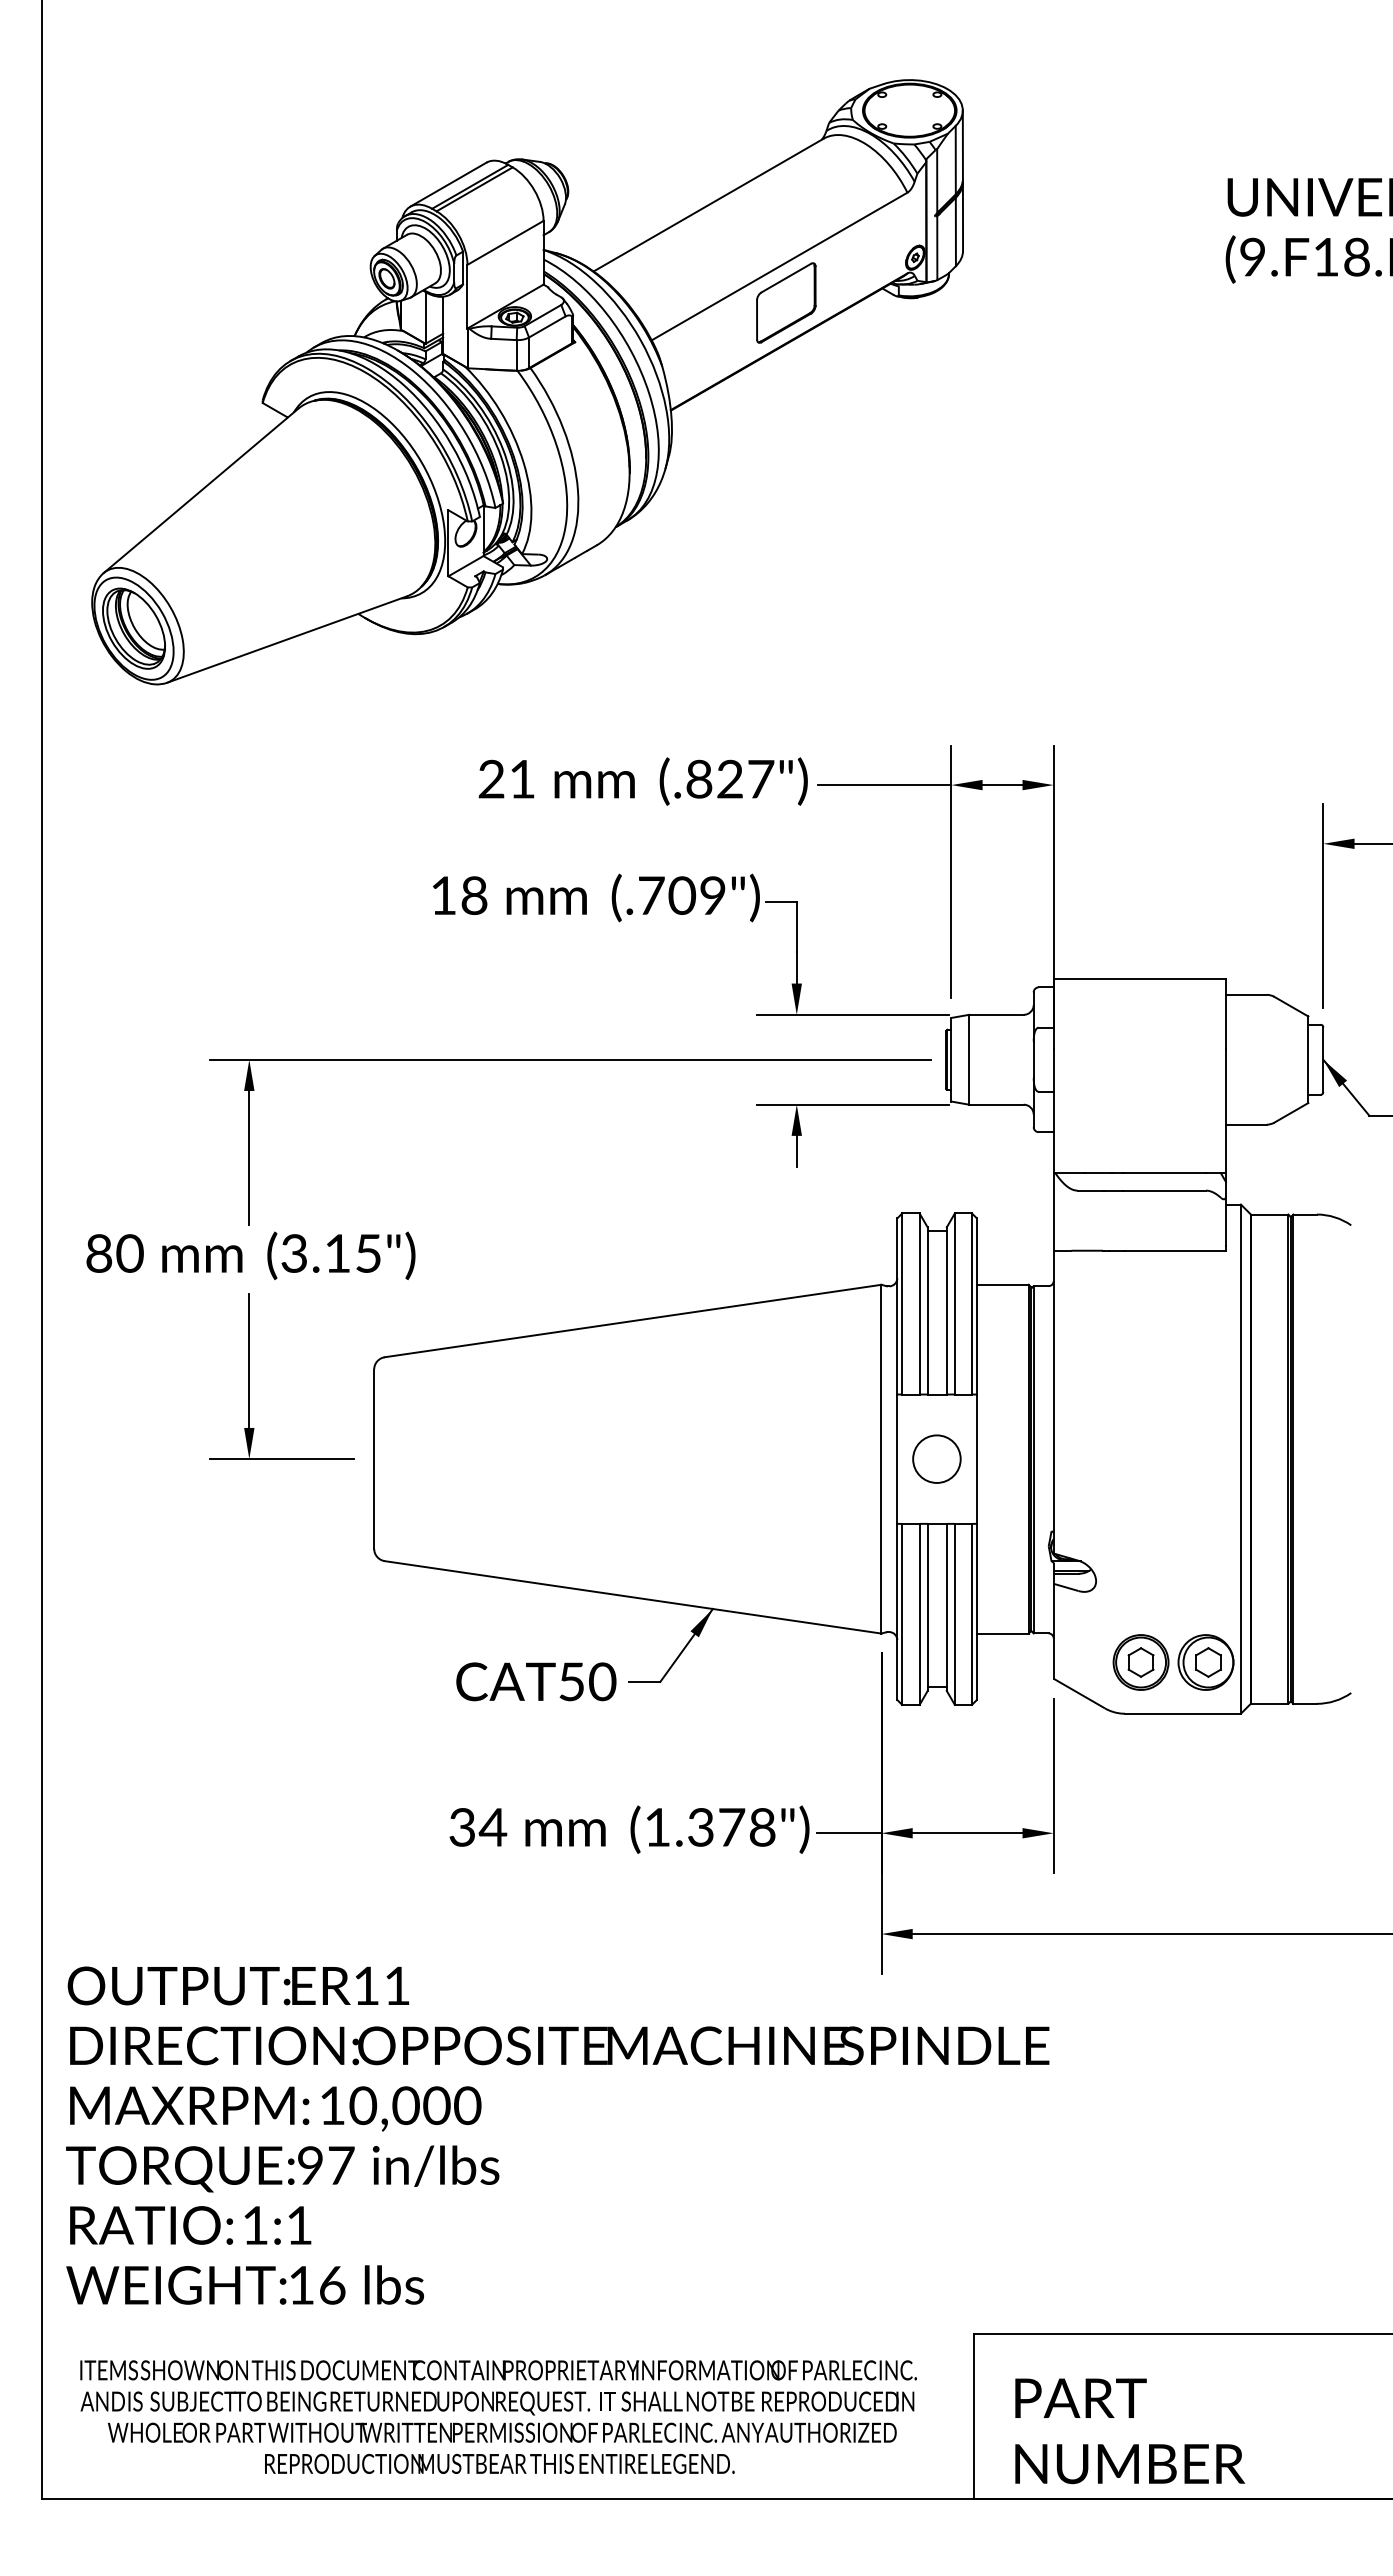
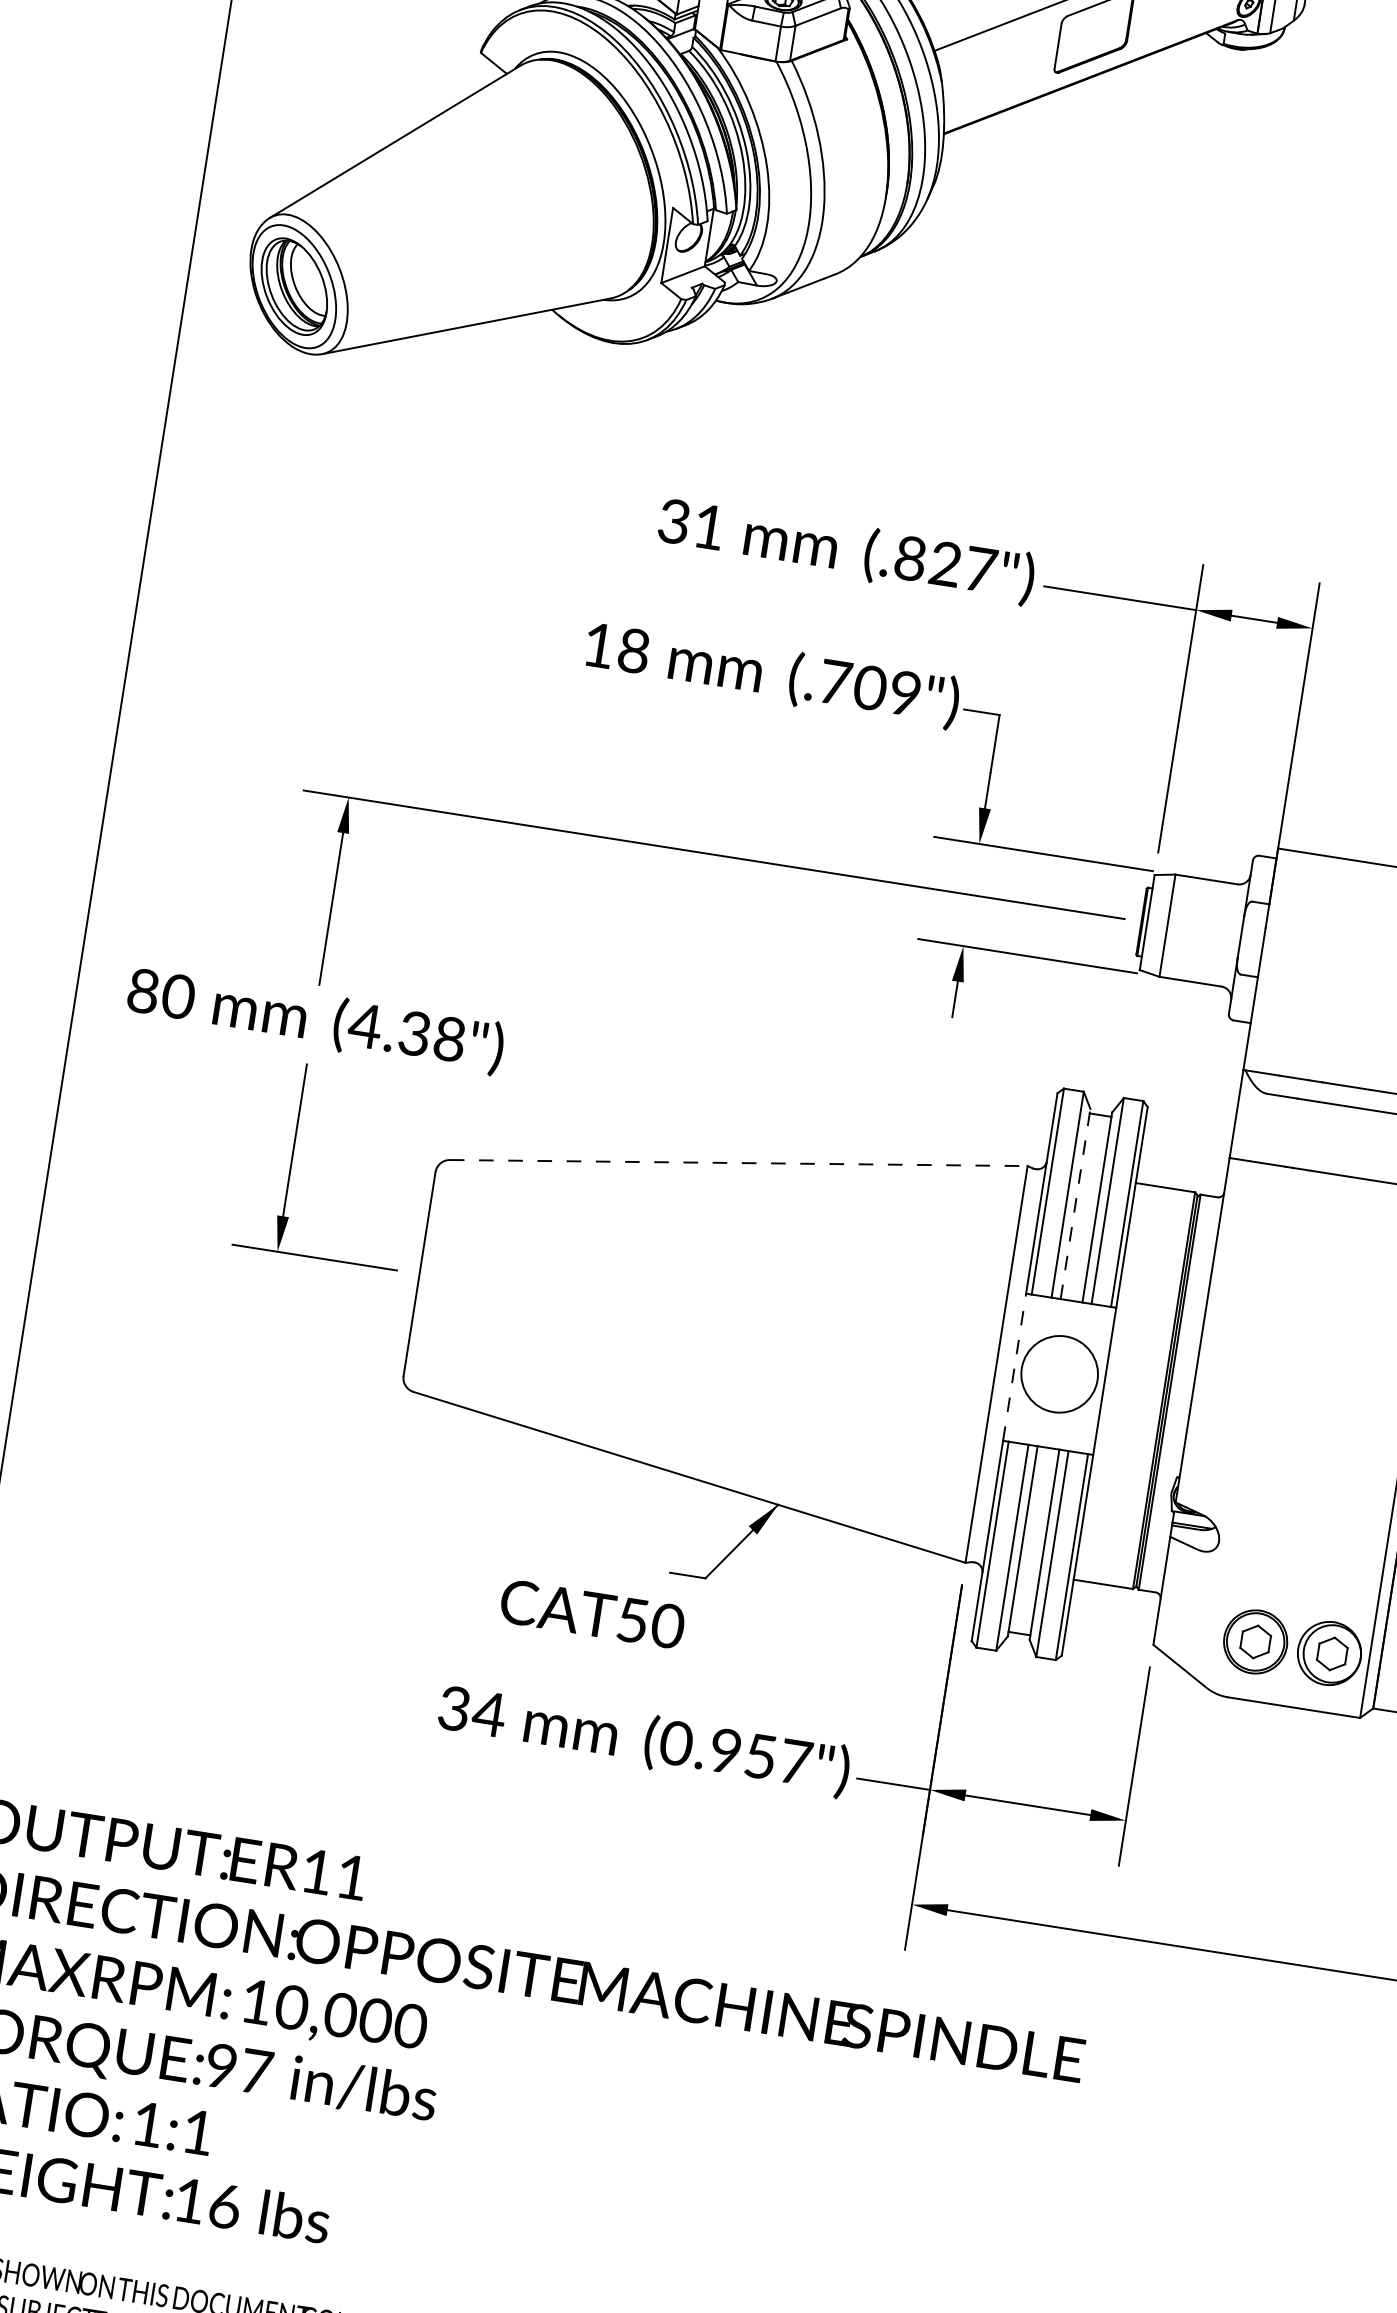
text: (491, 779) -> (674, 521), 21 -> 31
text: (330, 1253) -> (406, 1032), (3.15") -> (4.38")
line: (927, 1310) -> (1075, 1203), solid -> dashed
line: (633, 1321) -> (739, 1163), solid -> dashed
circle: (936, 1458) -> (1059, 1373), size x1.4
line: (897, 1459) -> (1014, 1367), solid -> dashed
text: (536, 1681) -> (592, 1613), moved
text: (709, 1827) -> (735, 1752), (1.378") -> (0.957")

